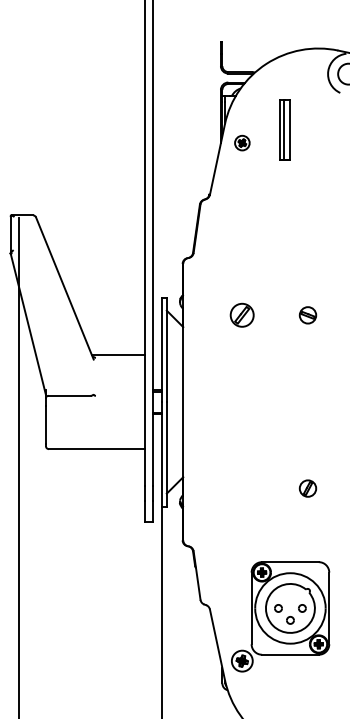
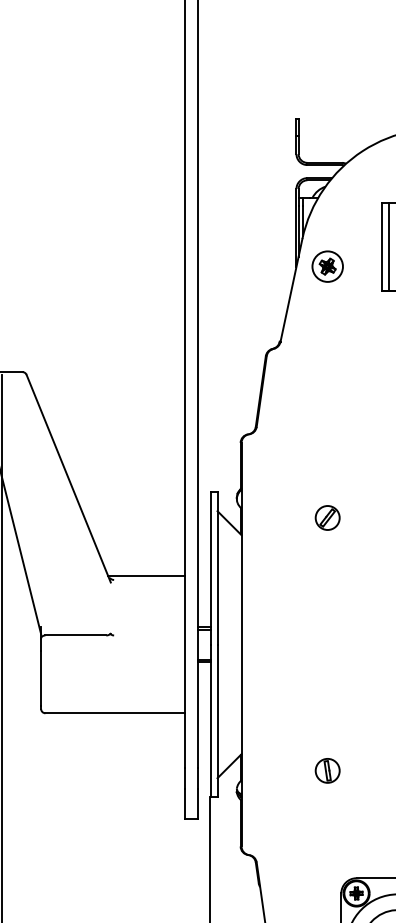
part: (242, 142) -> (328, 265), size x1.43
part: (242, 315) -> (328, 518), size x0.71
part: (242, 488) -> (328, 770), added

